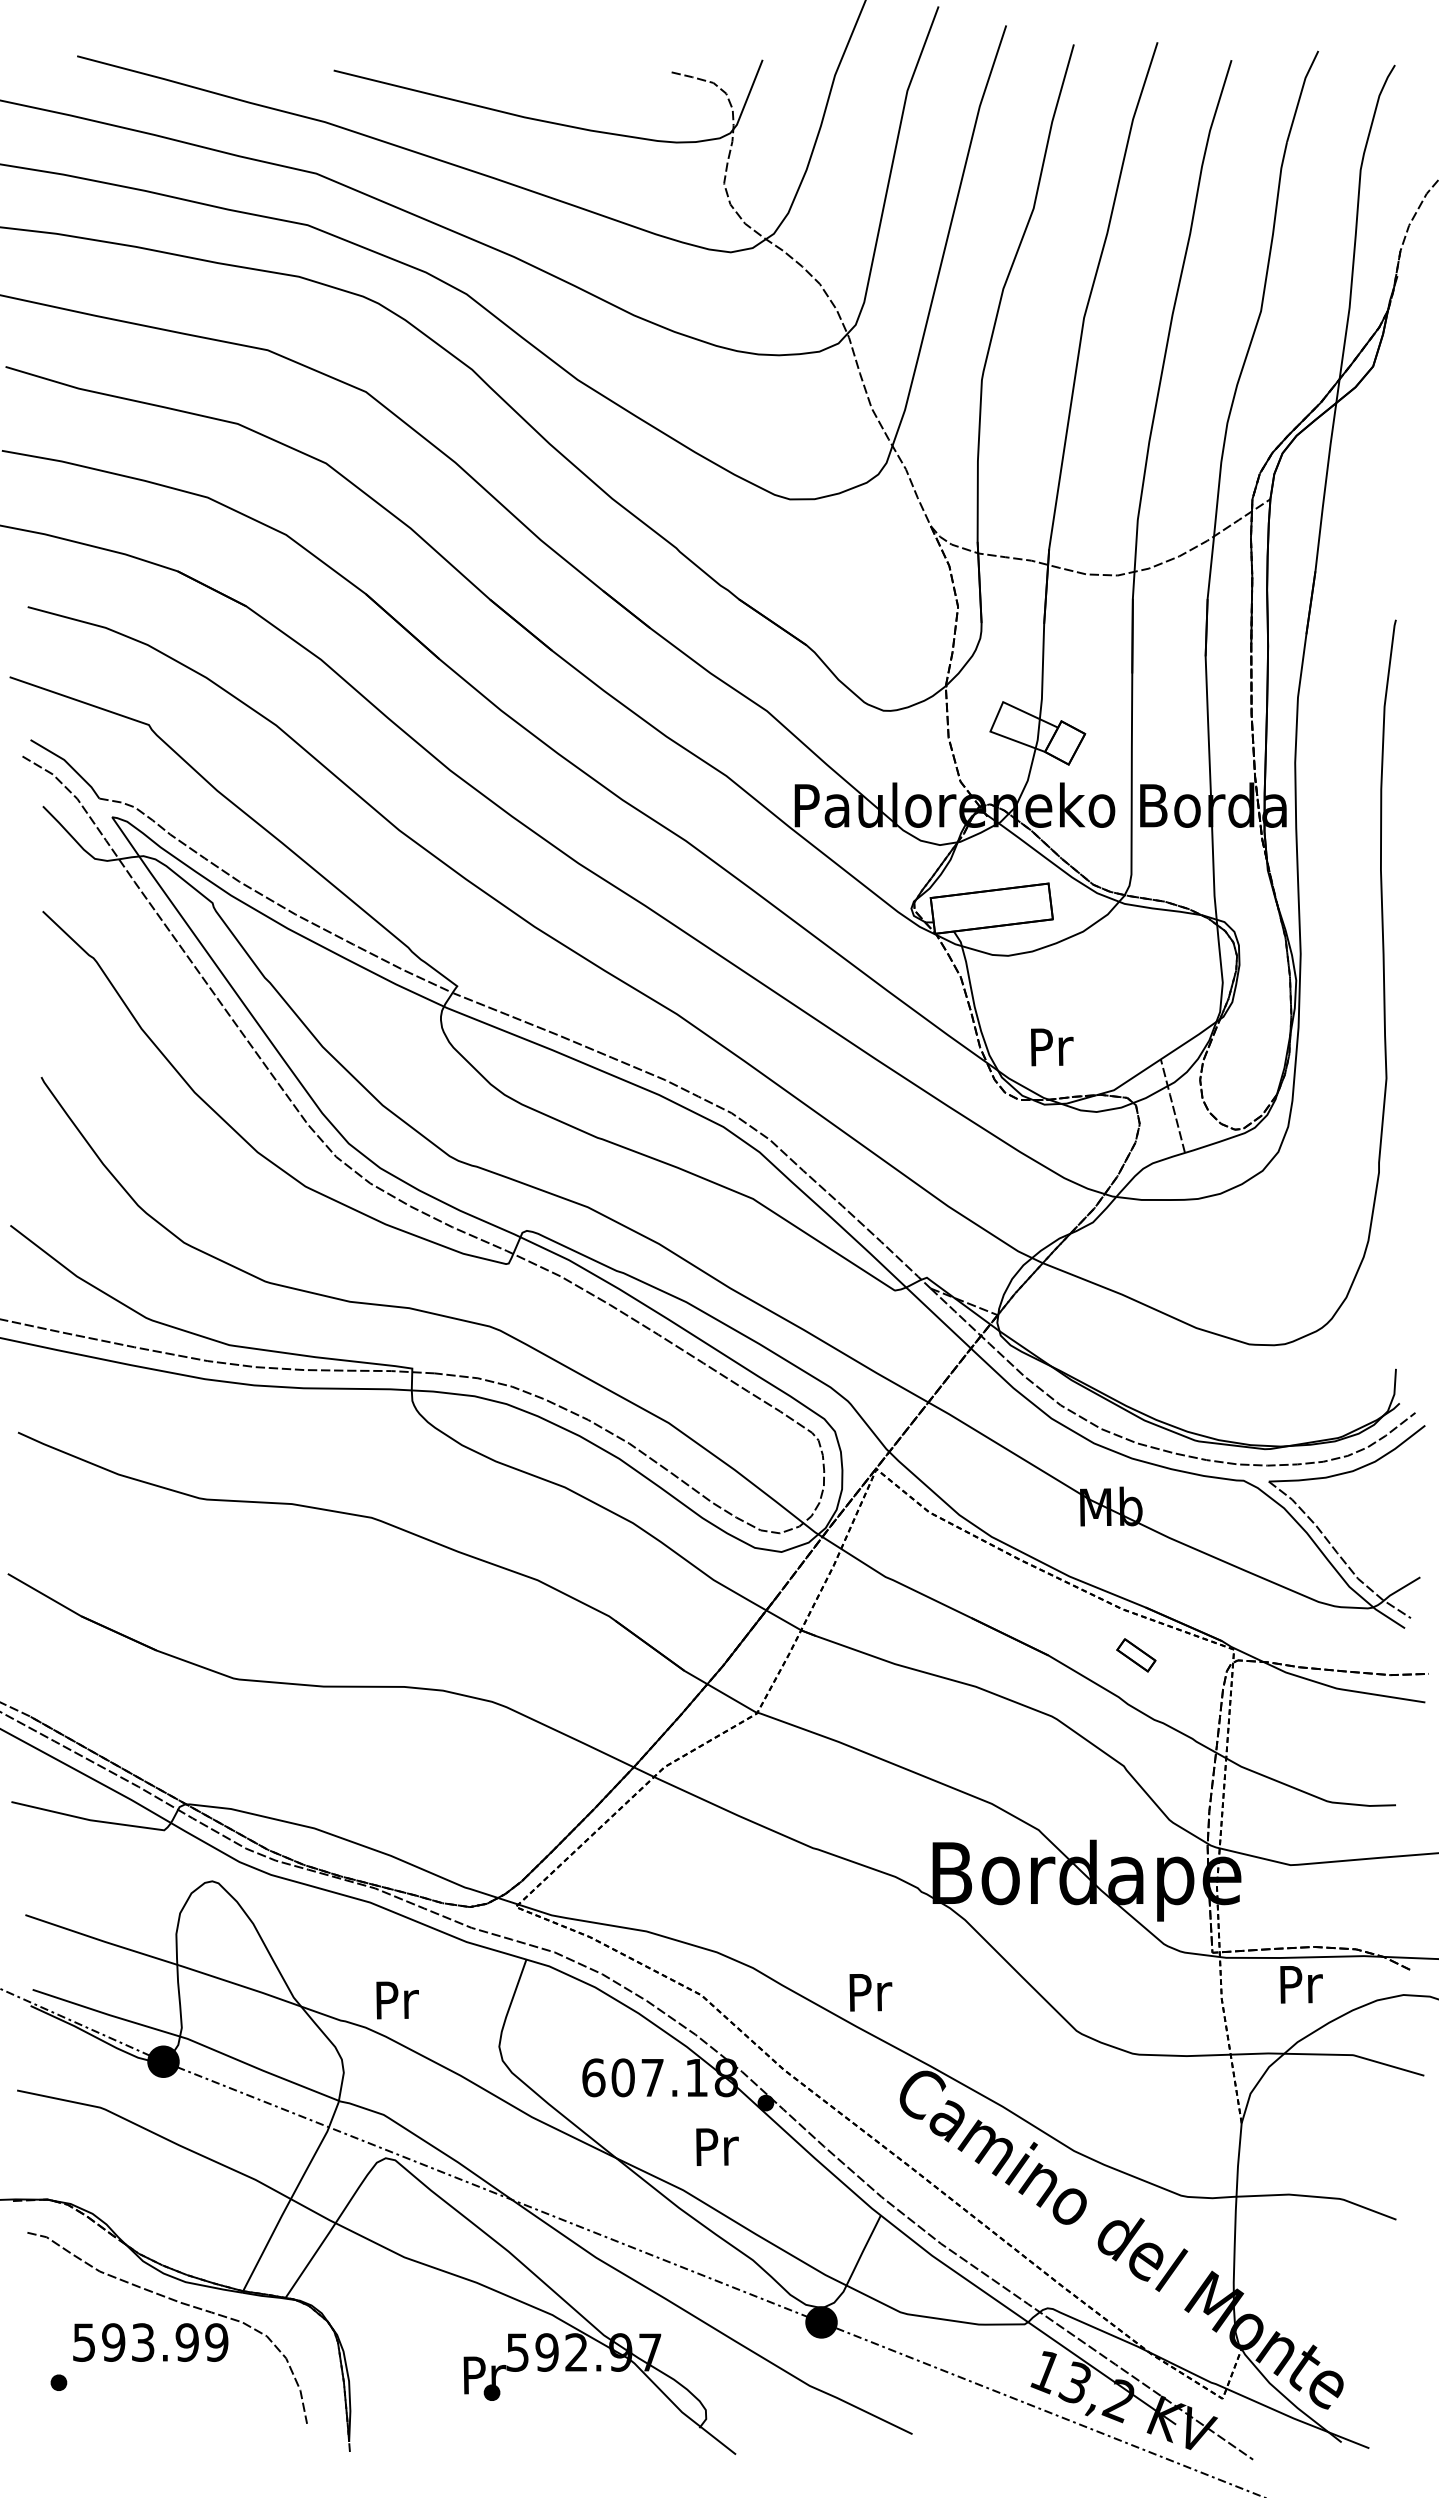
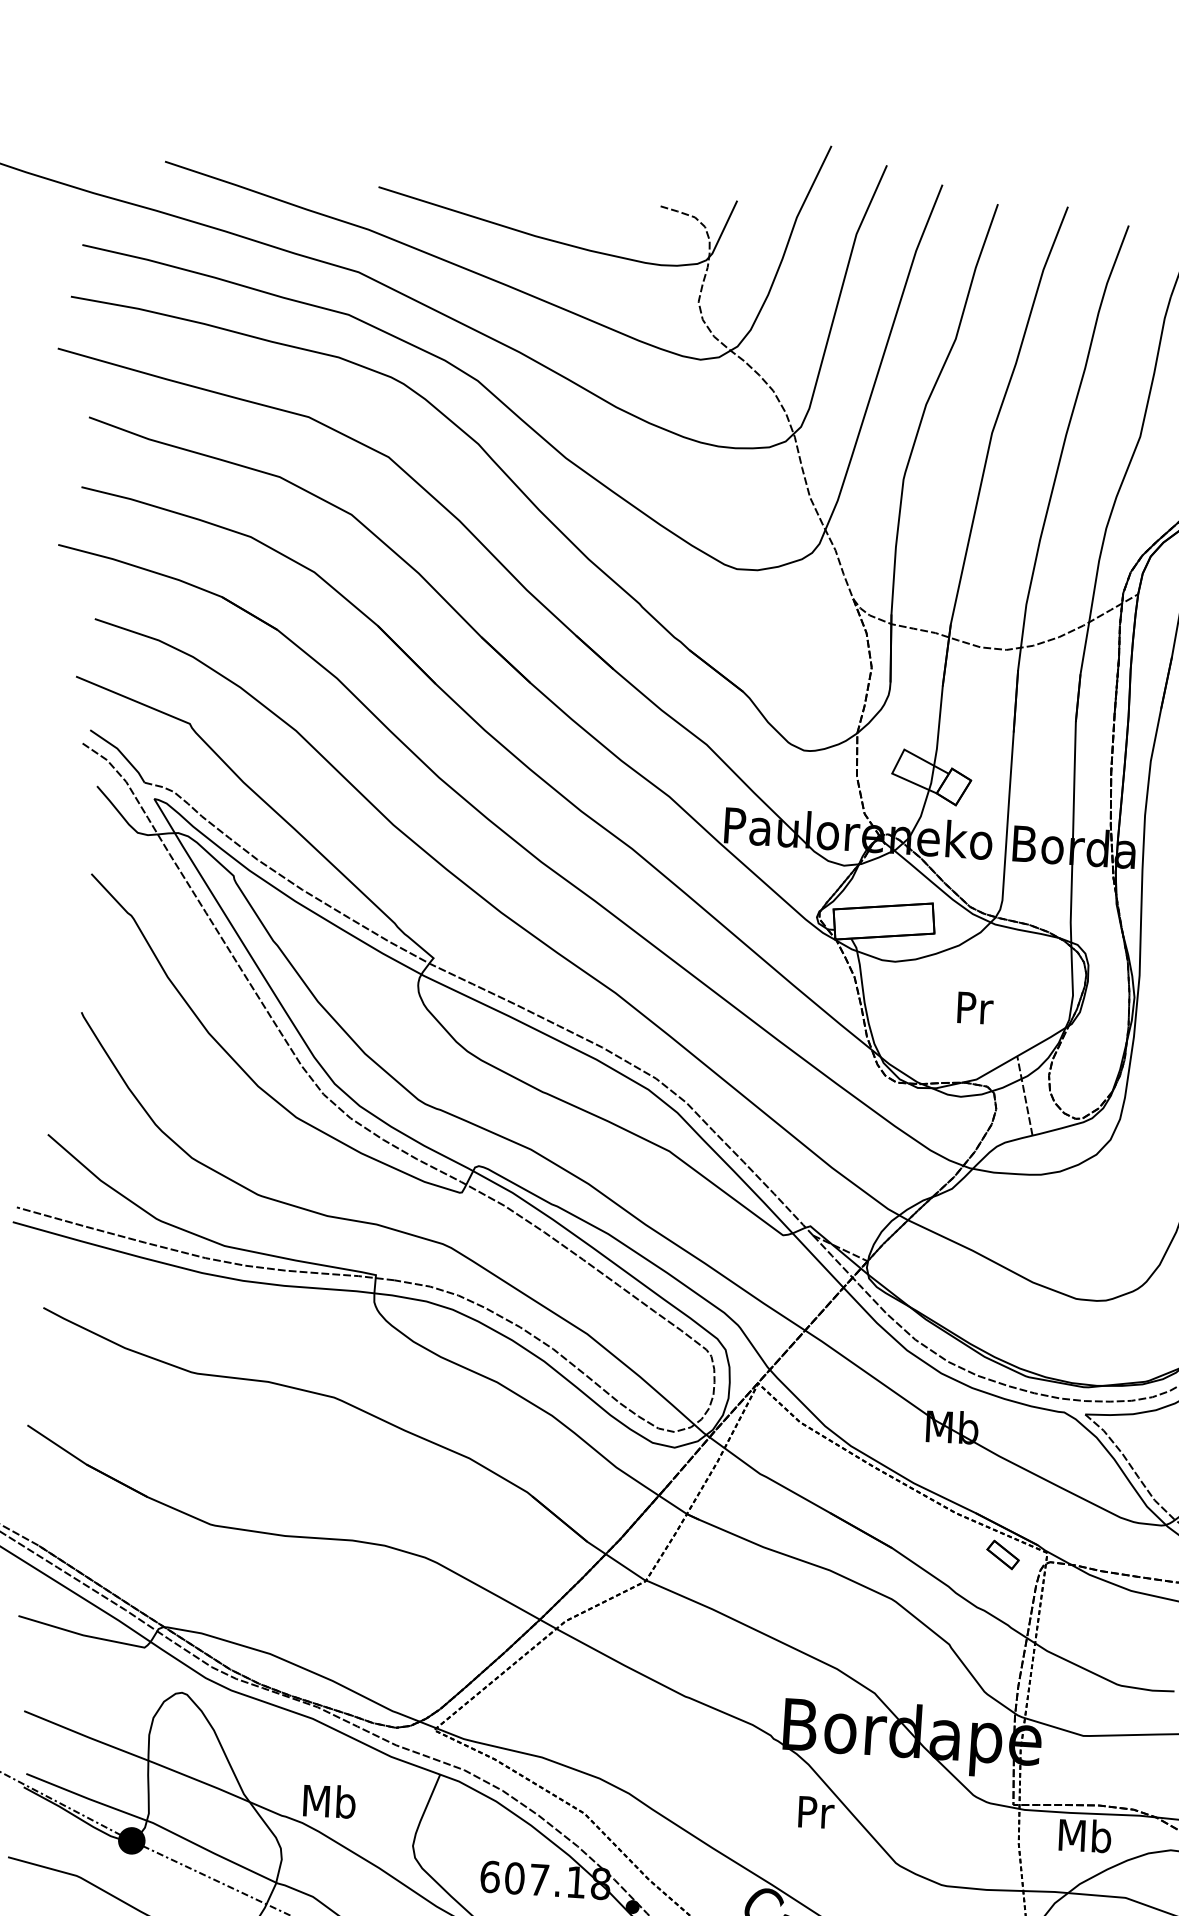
text: (1052, 1047) -> (975, 1008), moved
part: (1136, 1655) -> (1003, 1555), moved
text: (1300, 1983) -> (1085, 1835), Pr -> Mb
text: (870, 1992) -> (815, 1812), moved
text: (396, 1999) -> (329, 1801), Pr -> Mb

